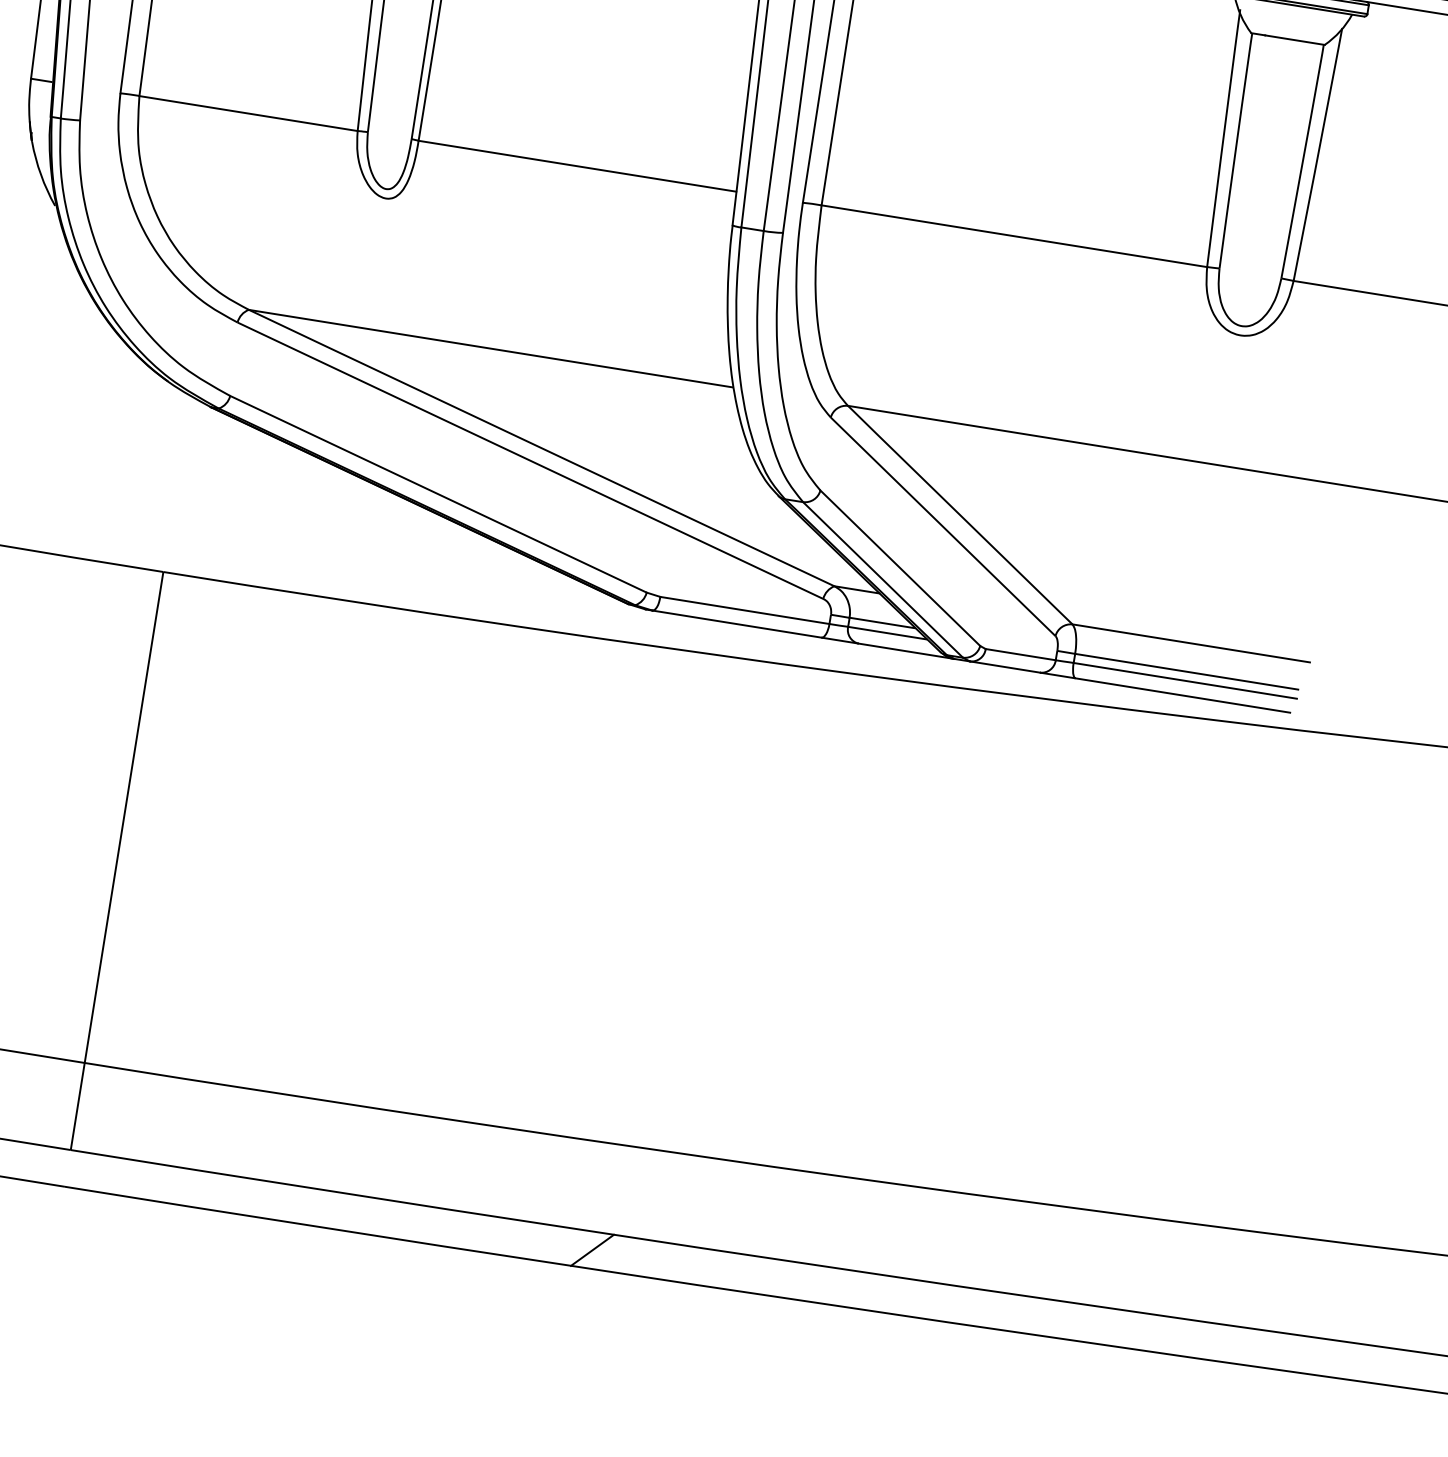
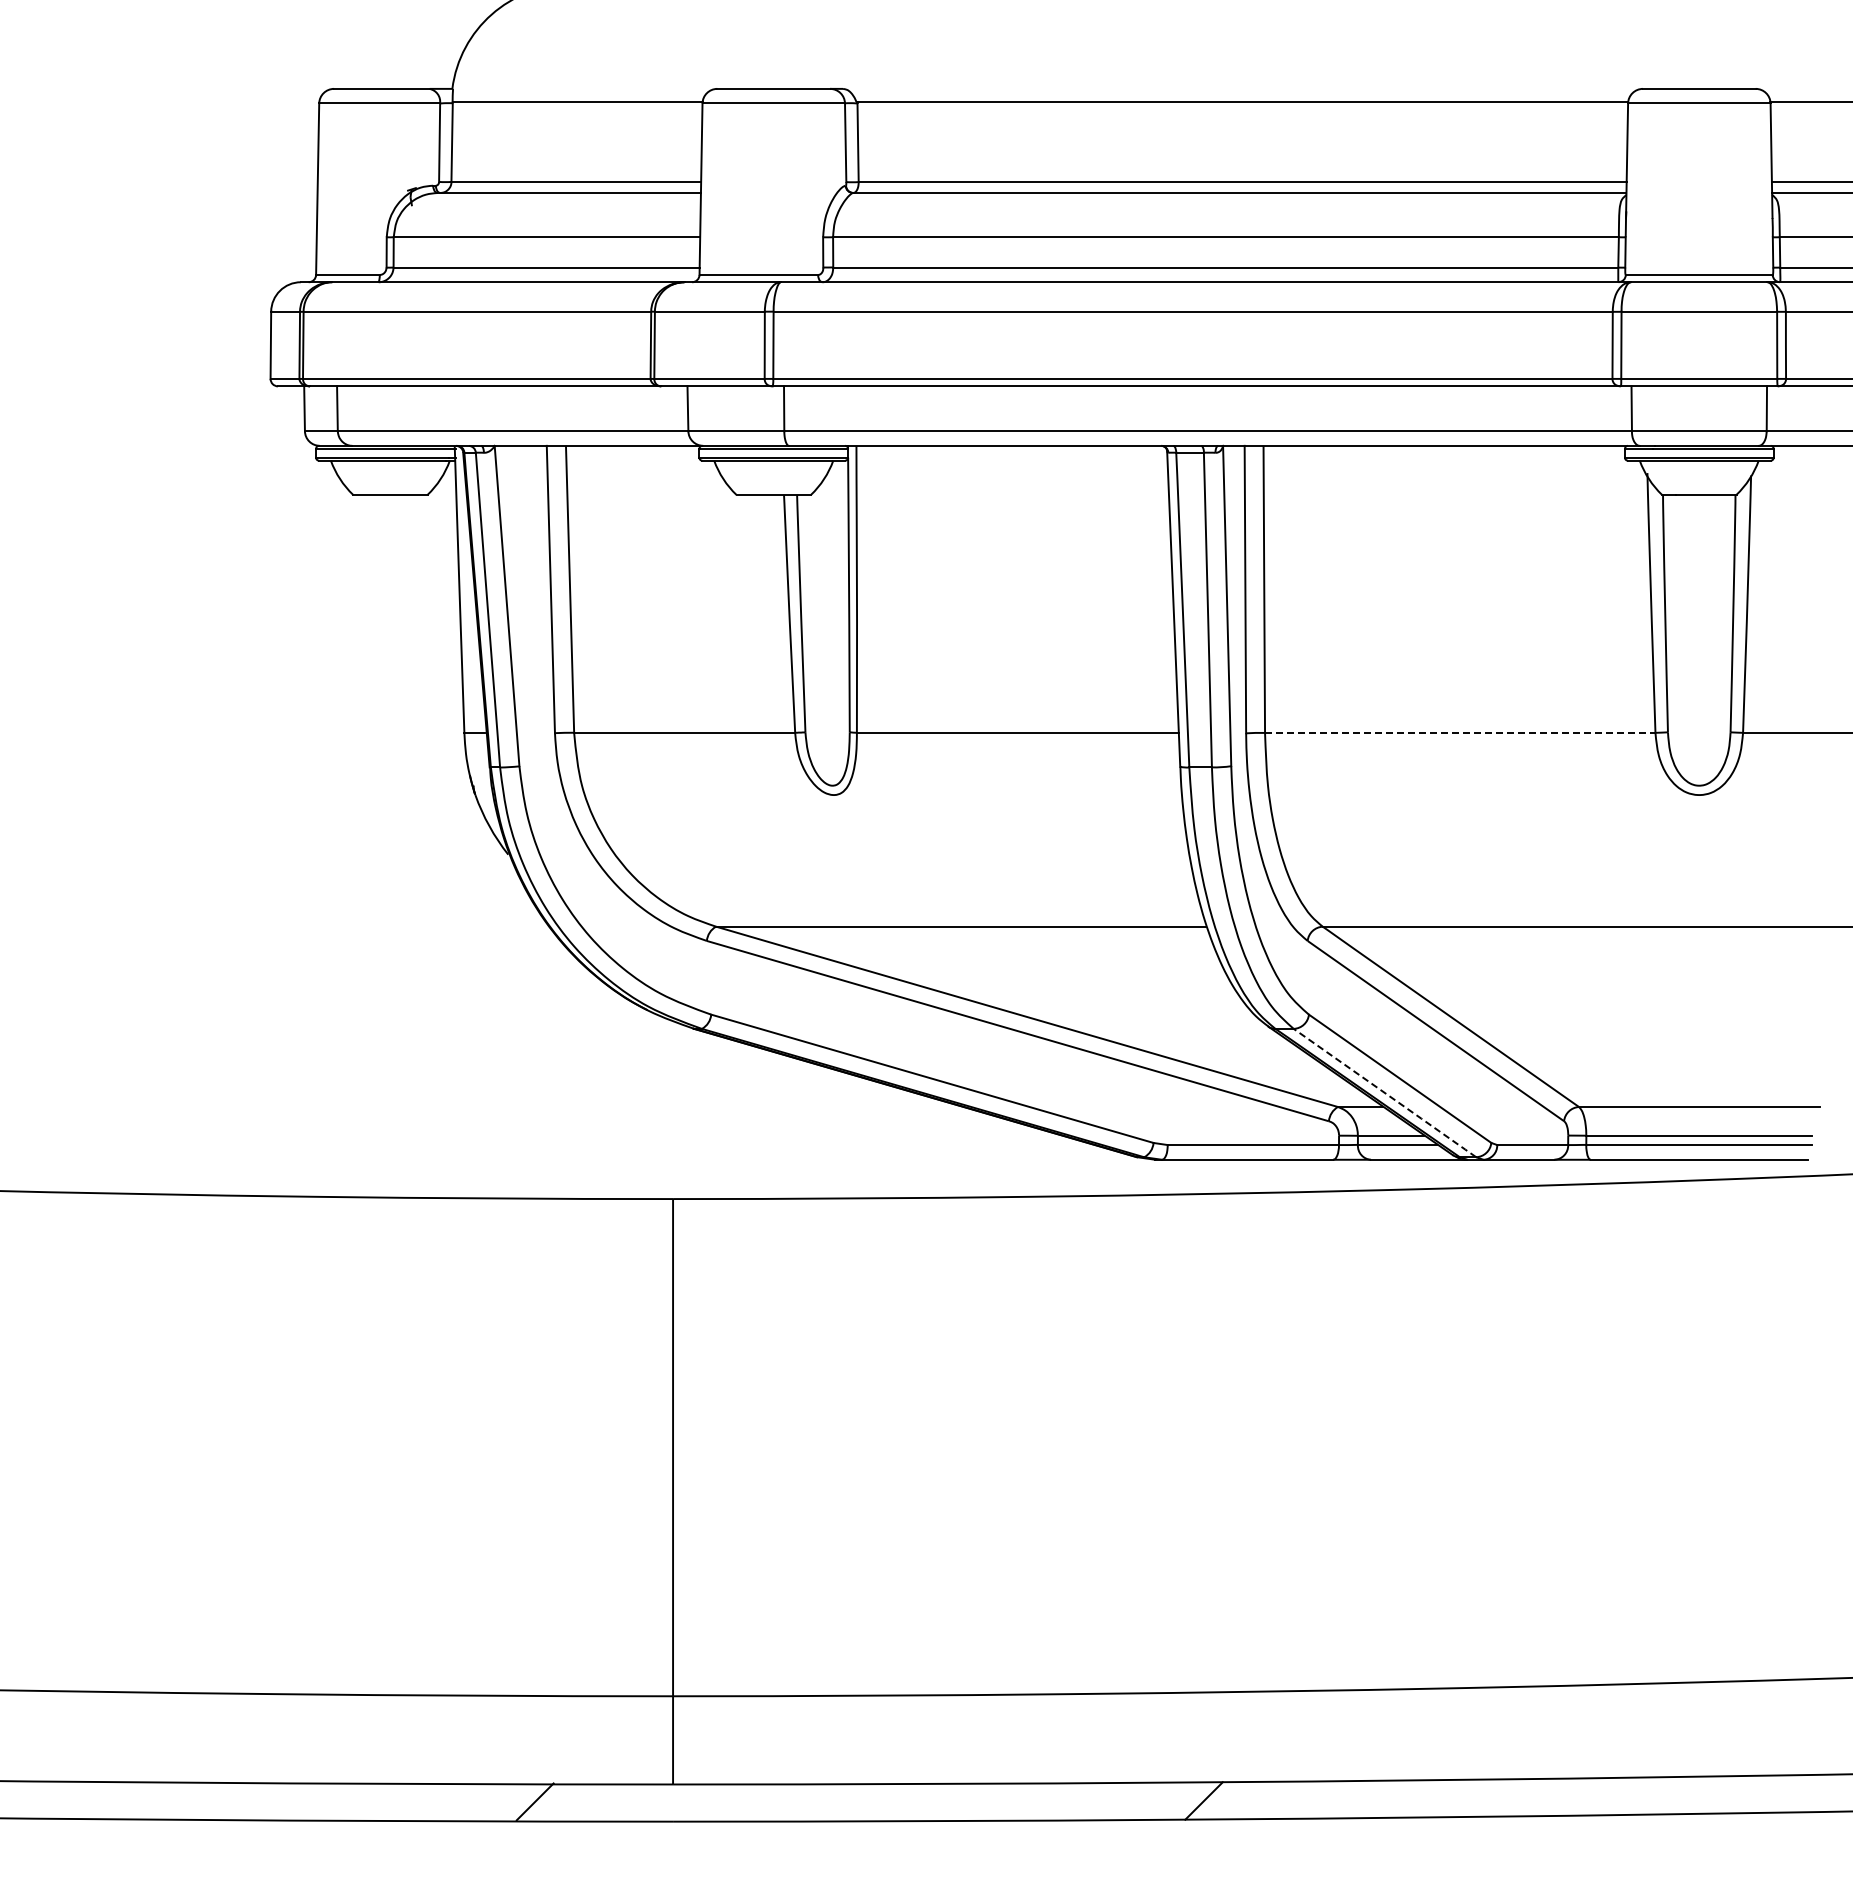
line: (1014, 235) -> (1460, 732), solid -> dashed
line: (883, 580) -> (1385, 1093), solid -> dashed

